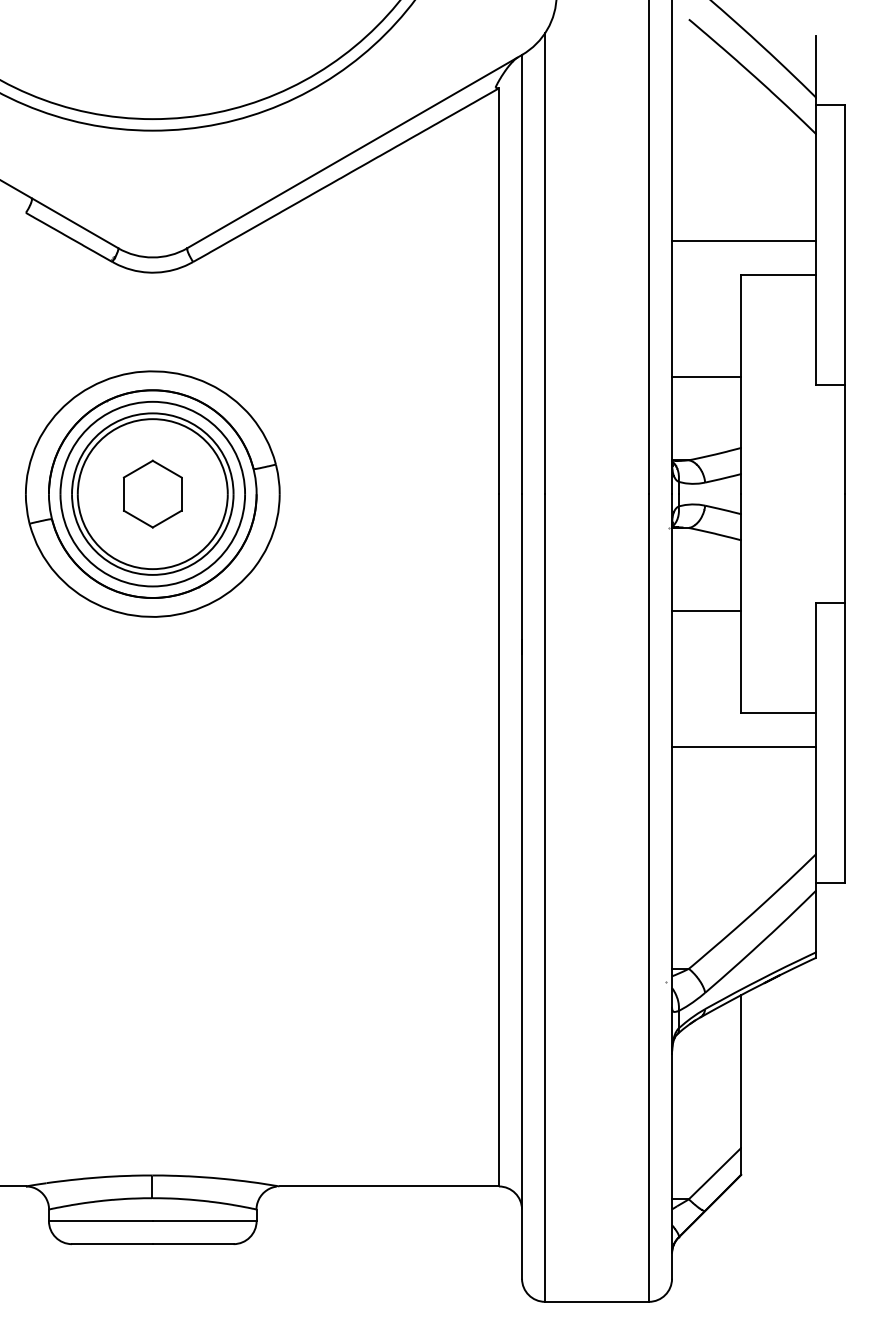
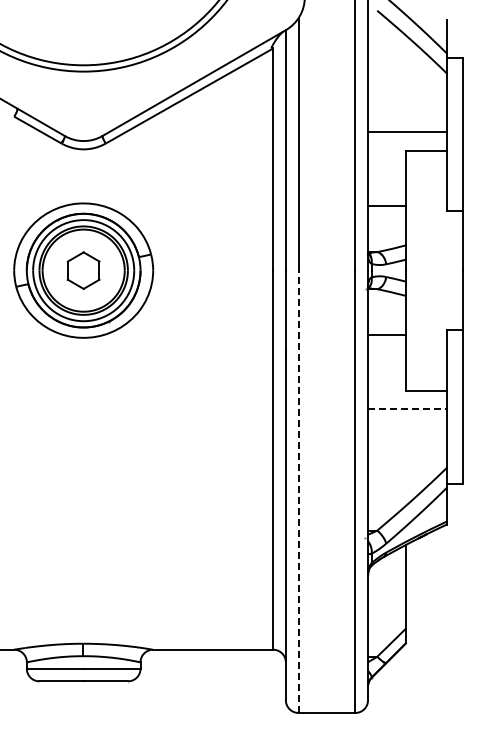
line: (745, 747) -> (408, 409), solid -> dashed
line: (545, 897) -> (298, 491), solid -> dashed

